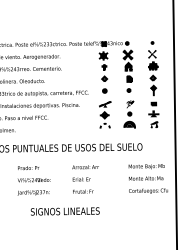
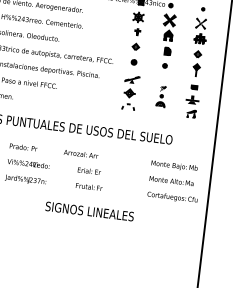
part: (129, 114) -> (161, 96), size x0.6
text: (85, 167) -> (80, 154), moved
text: (64, 211) -> (88, 211), moved

